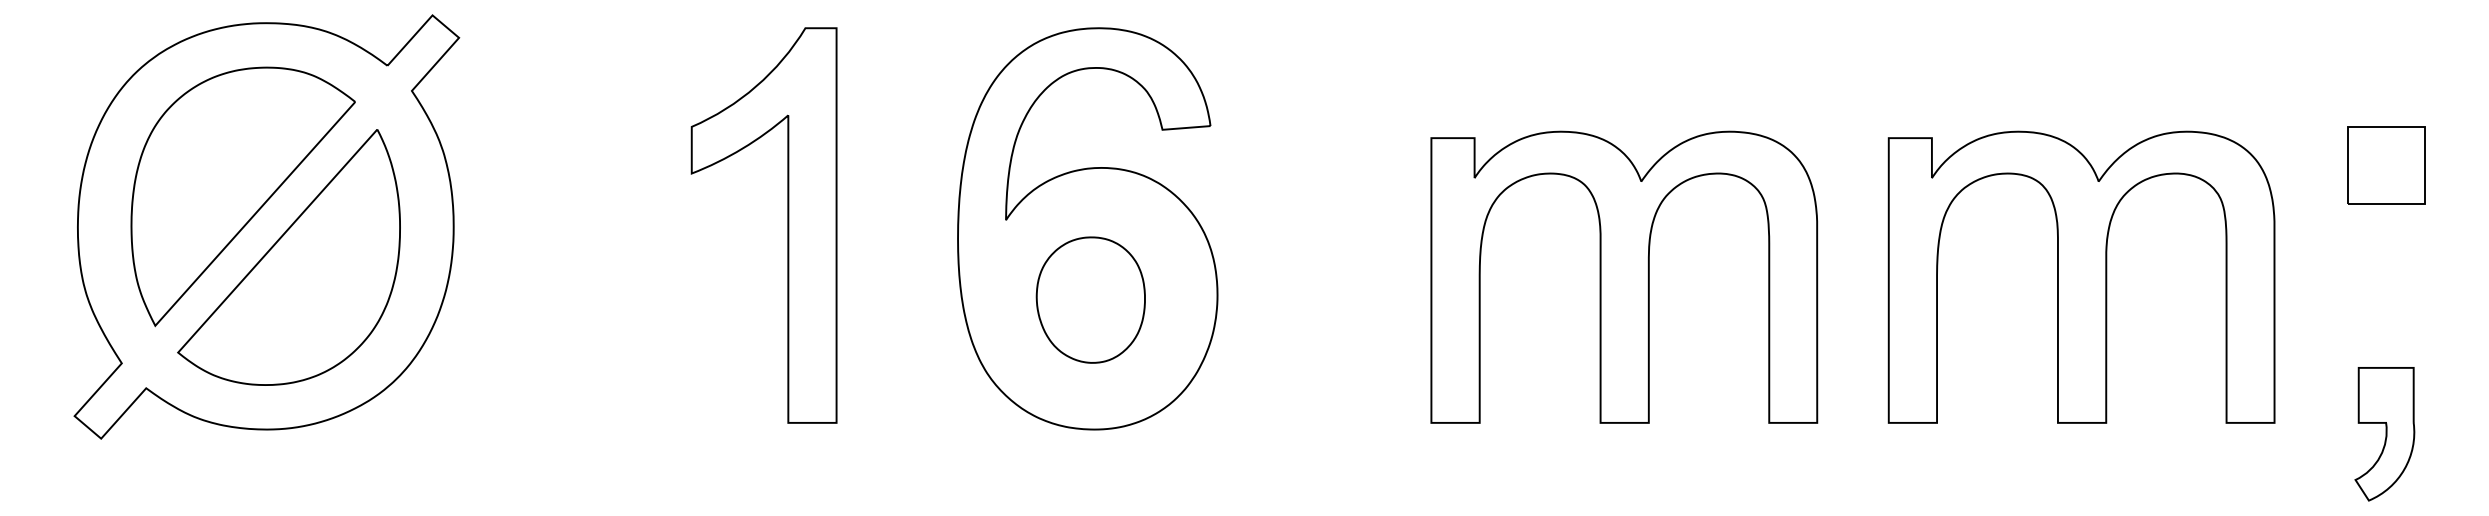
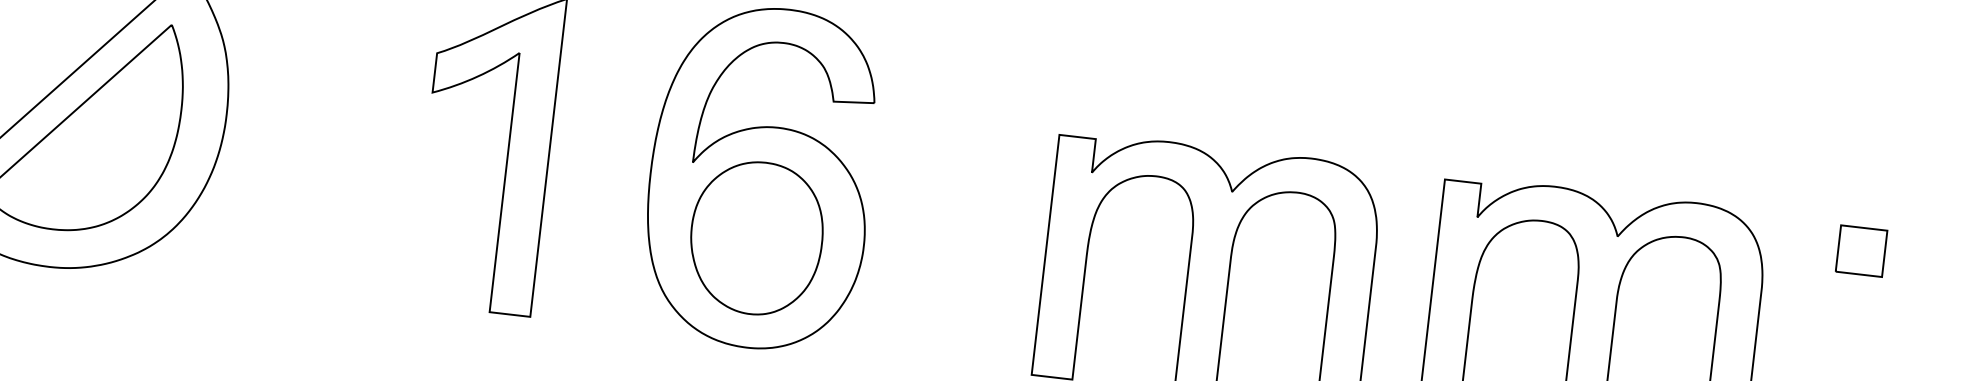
part: (2386, 165) -> (1861, 251), size x0.71
part: (1090, 299) -> (756, 237), size x1.43

